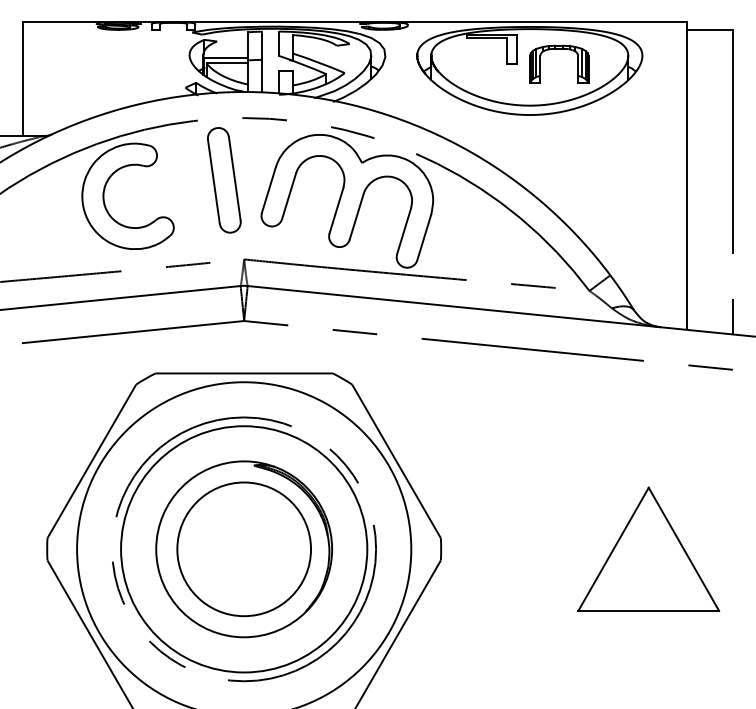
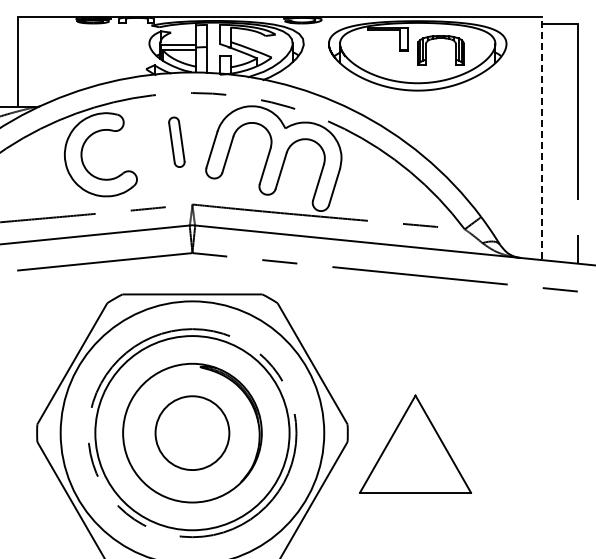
line: (688, 174) -> (542, 137), solid -> dashed
part: (223, 180) -> (176, 142), size x0.6
circle: (244, 548) -> (192, 432), size x0.7
part: (648, 548) -> (415, 443), moved

